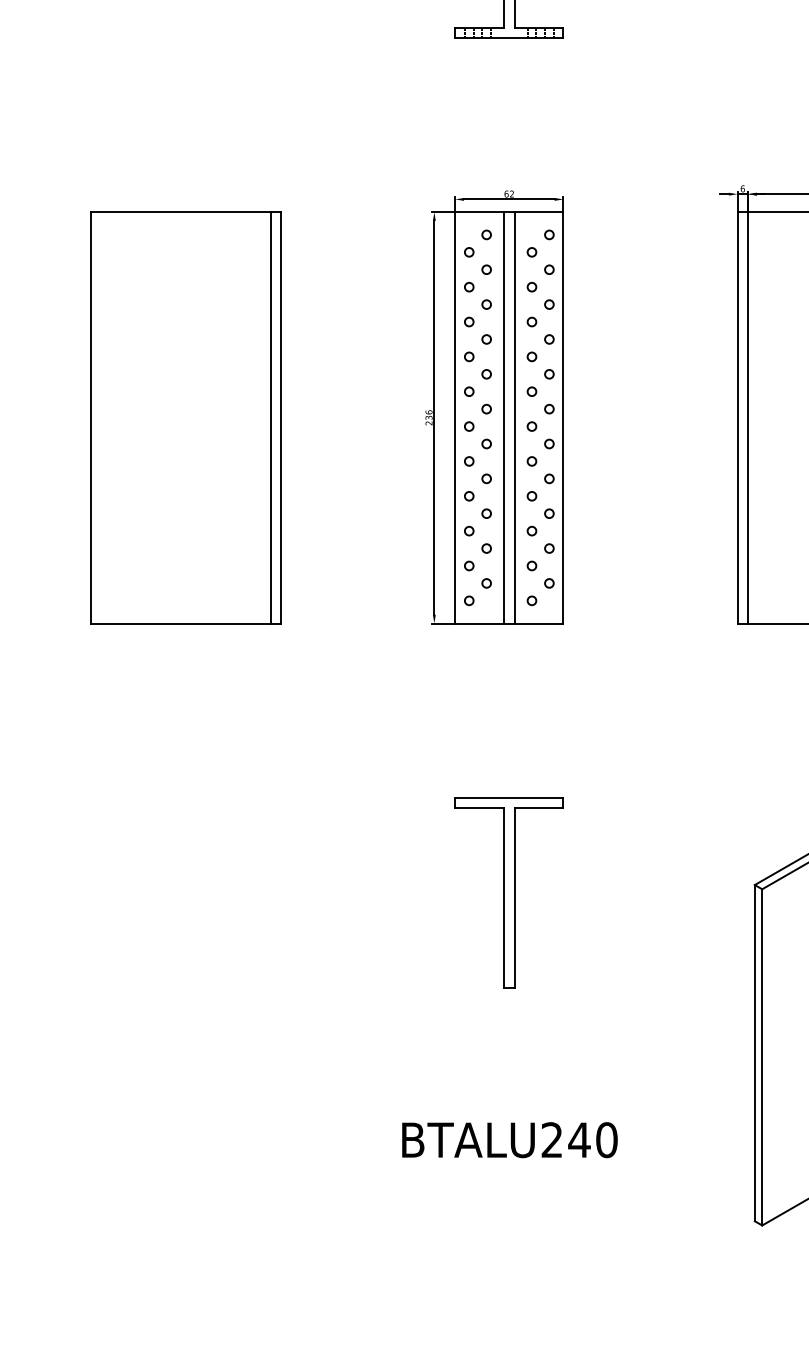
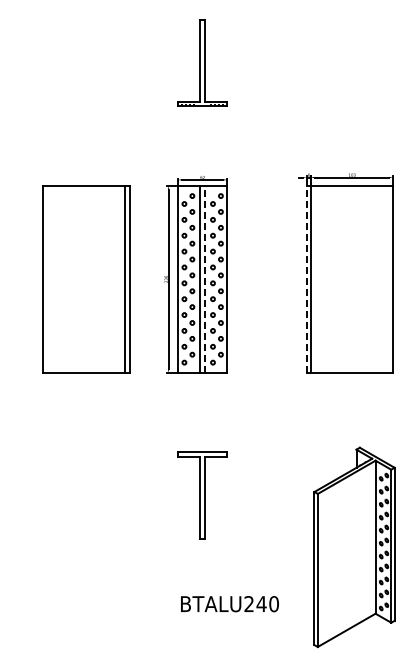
part: (185, 418) -> (86, 279), moved
line: (515, 418) -> (205, 279), solid -> dashed
line: (737, 418) -> (306, 279), solid -> dashed
text: (508, 1140) -> (229, 604), moved

